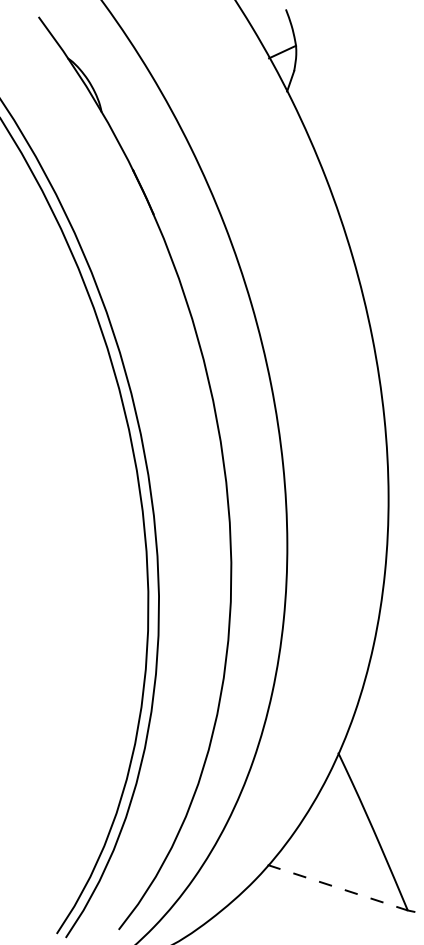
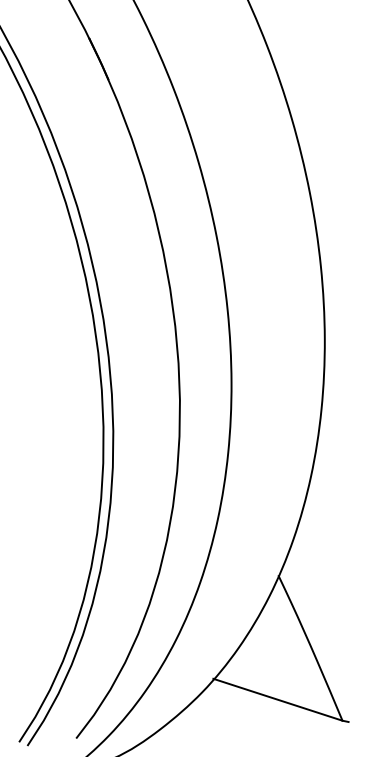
line: (337, 887) -> (277, 699), dashed -> solid

